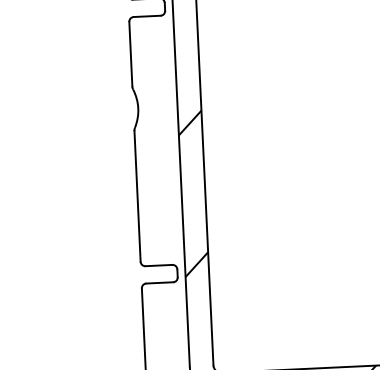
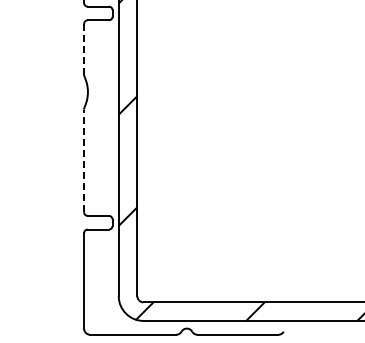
line: (131, 53) -> (84, 48), solid -> dashed
line: (137, 195) -> (84, 160), solid -> dashed

